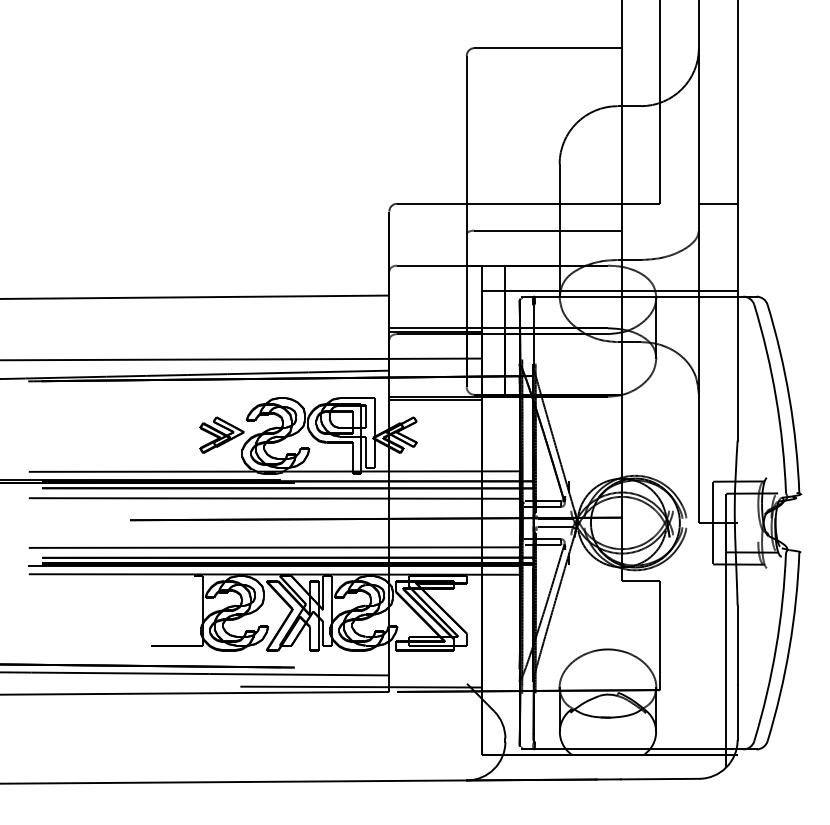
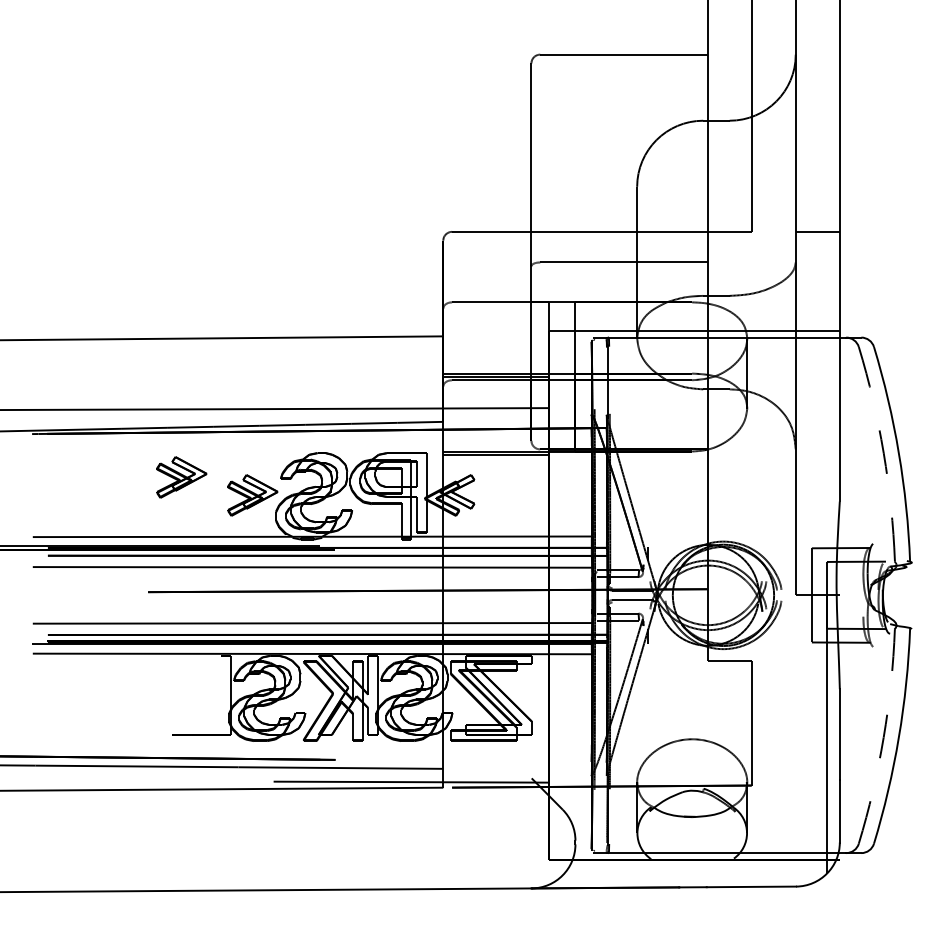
arc: (775, 398) -> (883, 453), solid -> dashed
part: (159, 419) -> (181, 477), added
arc: (775, 647) -> (883, 737), solid -> dashed

